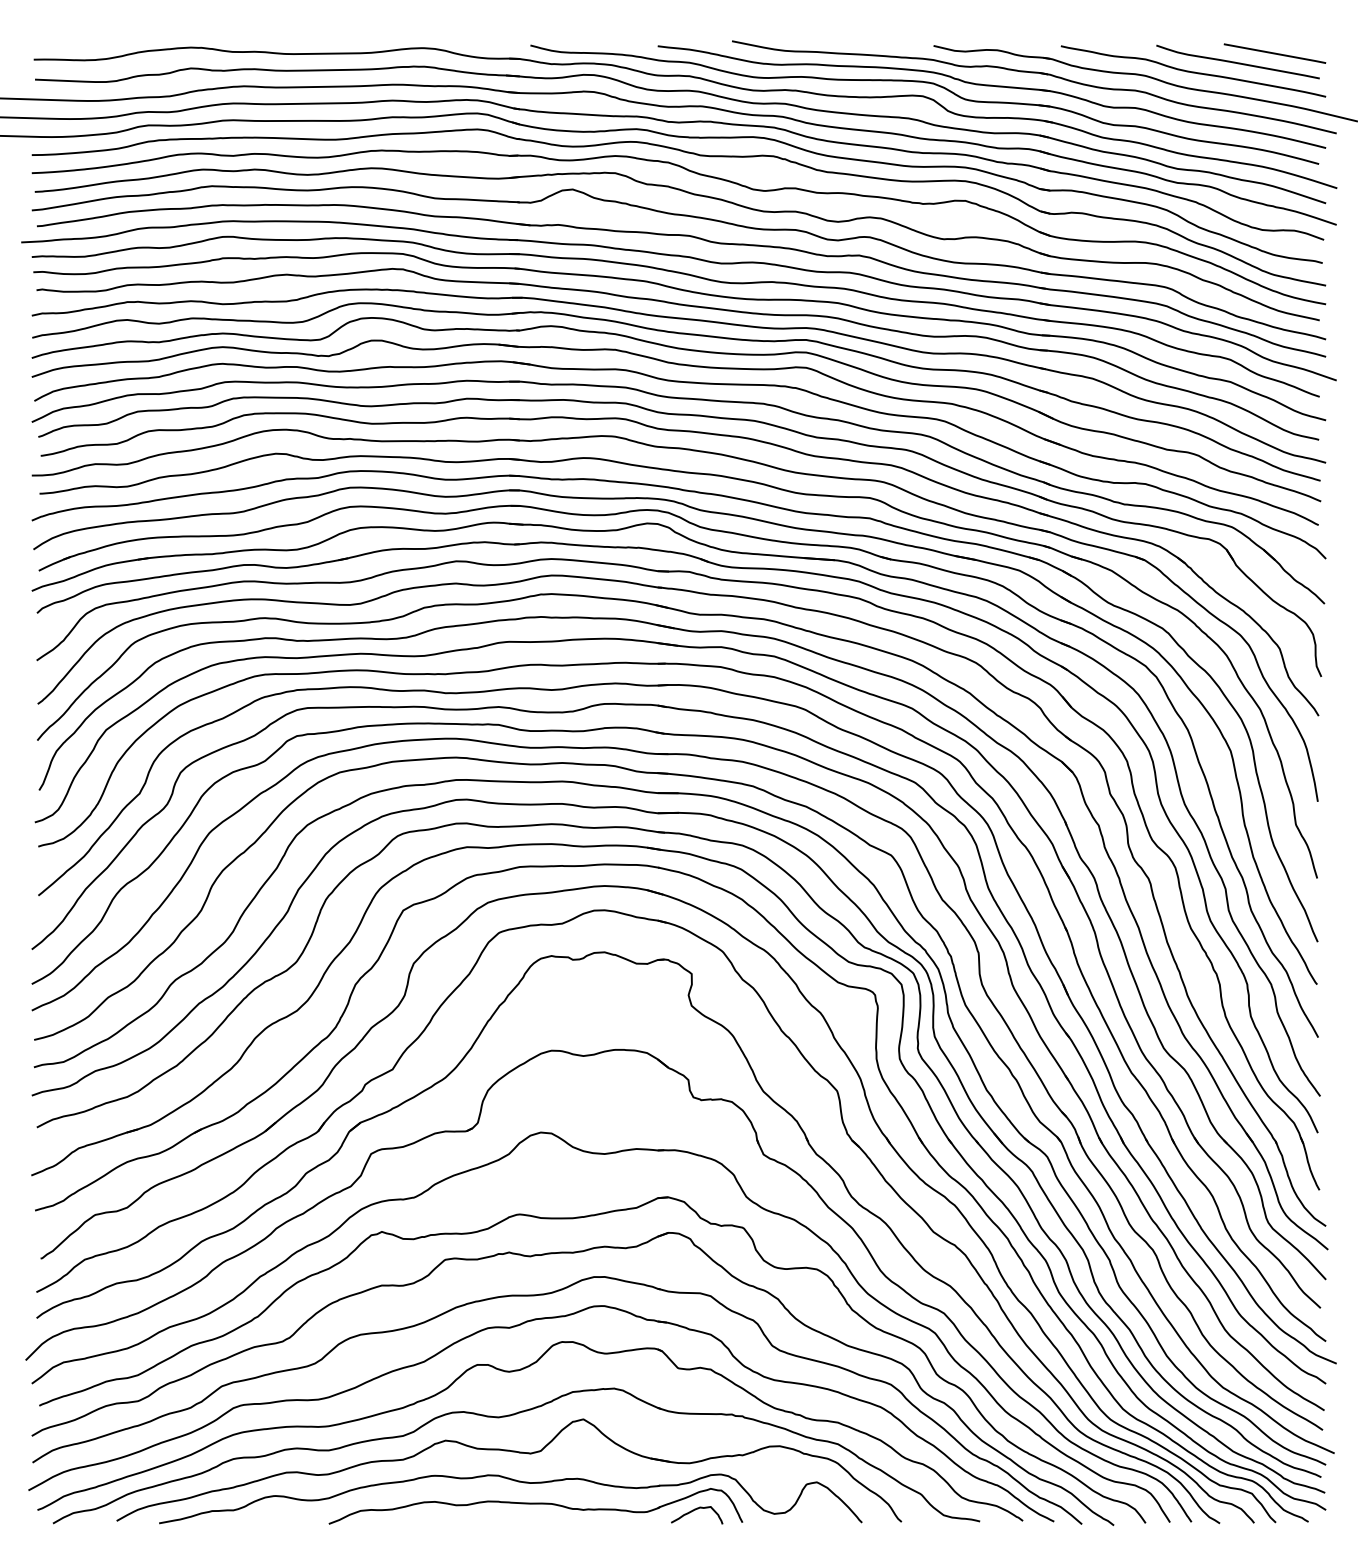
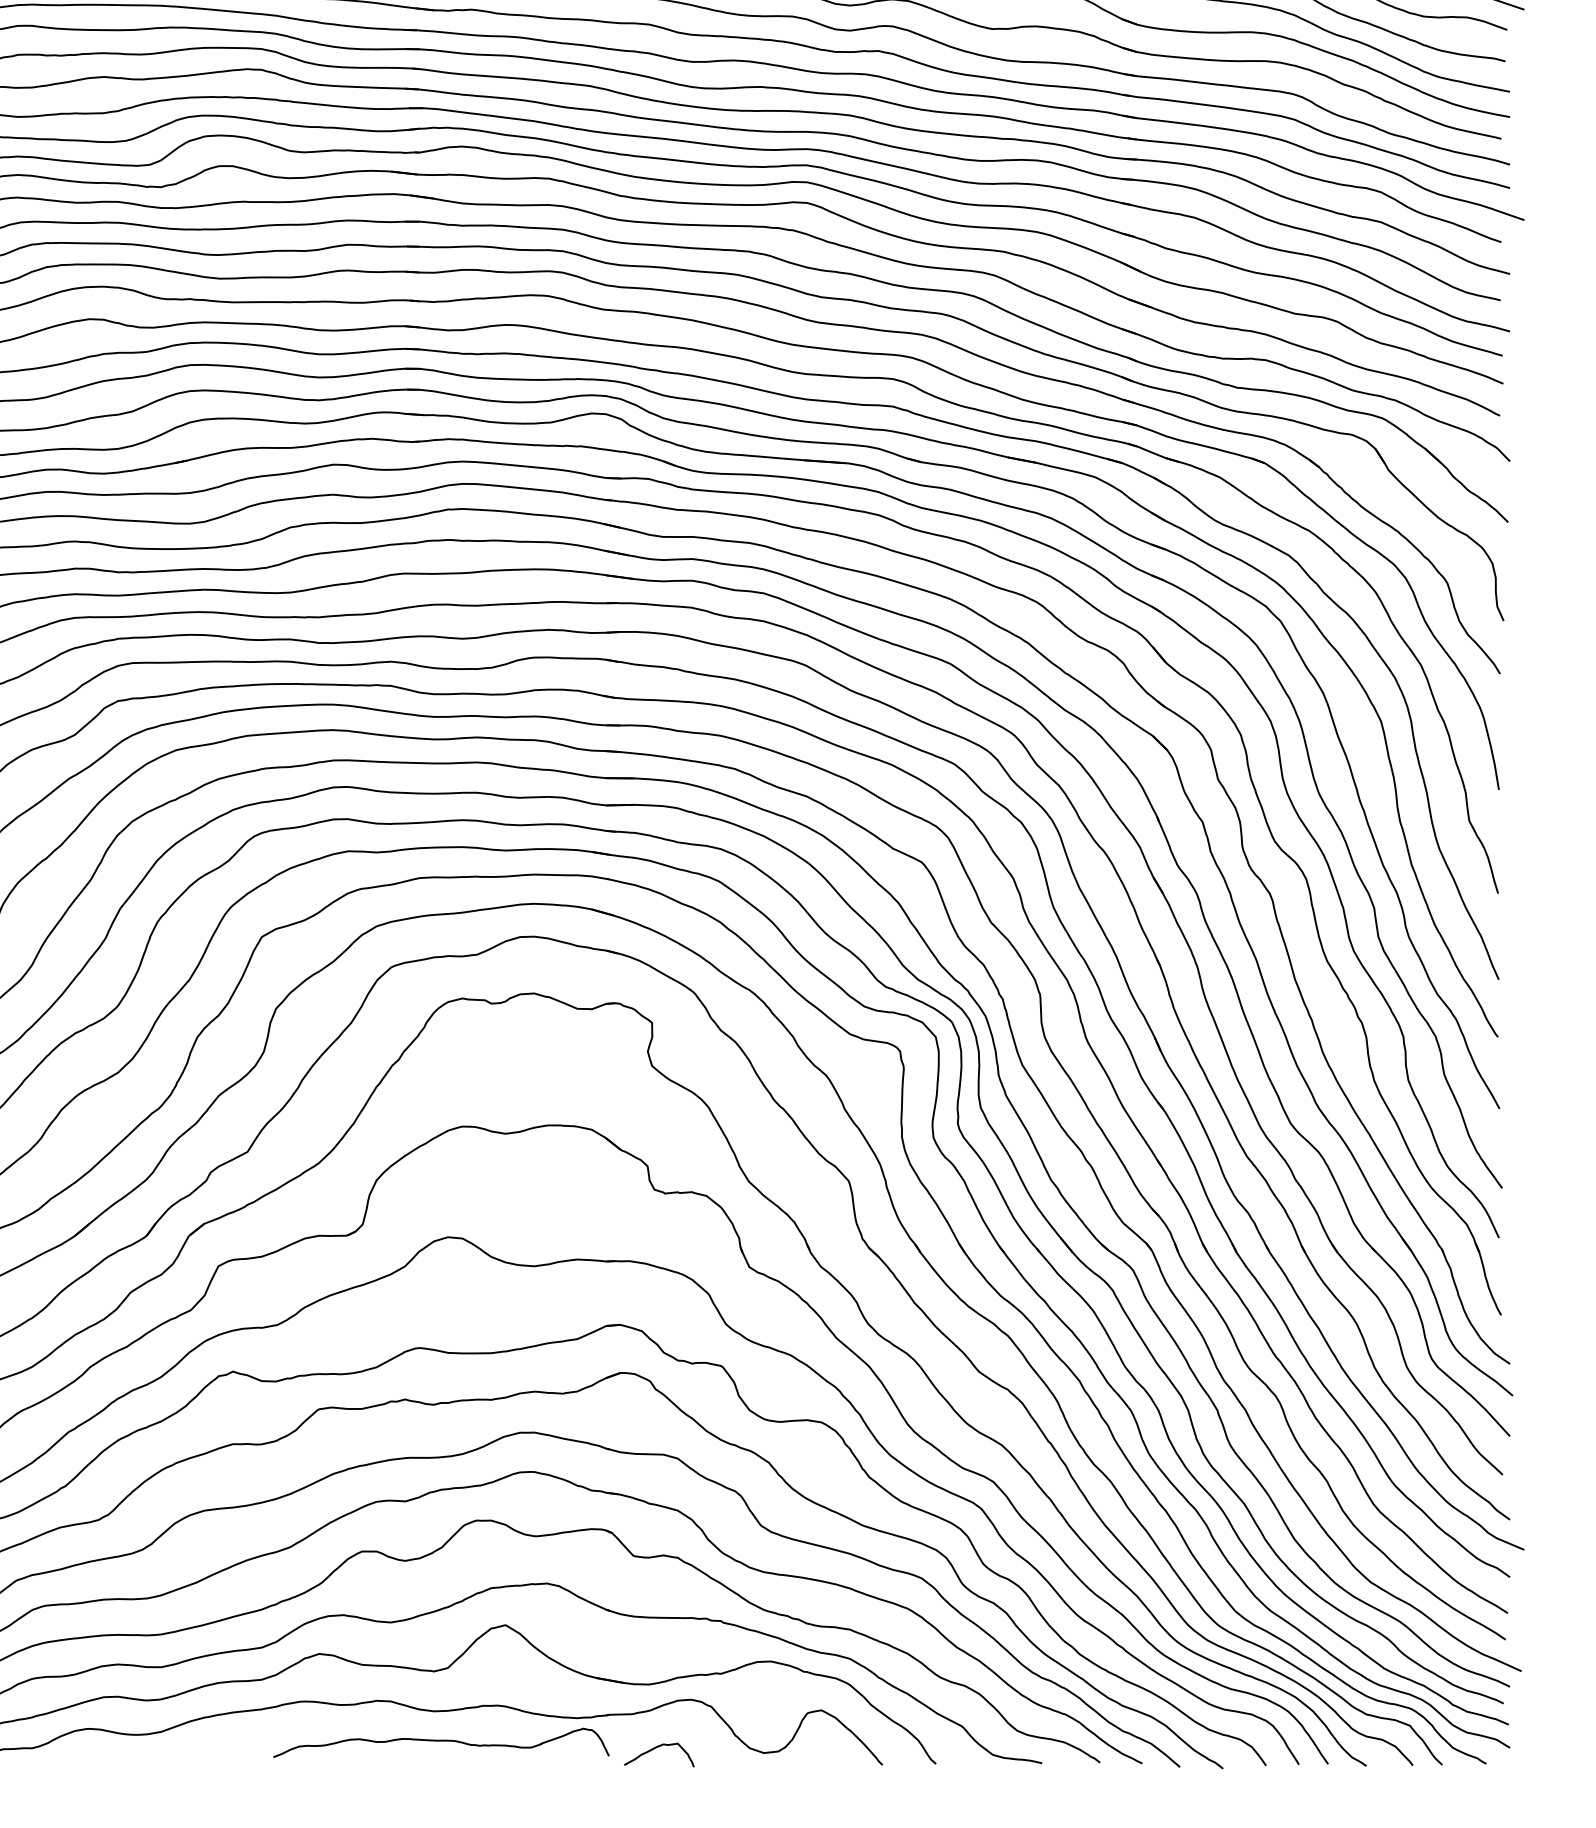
part: (535, 1506) -> (440, 1743), size x0.6

